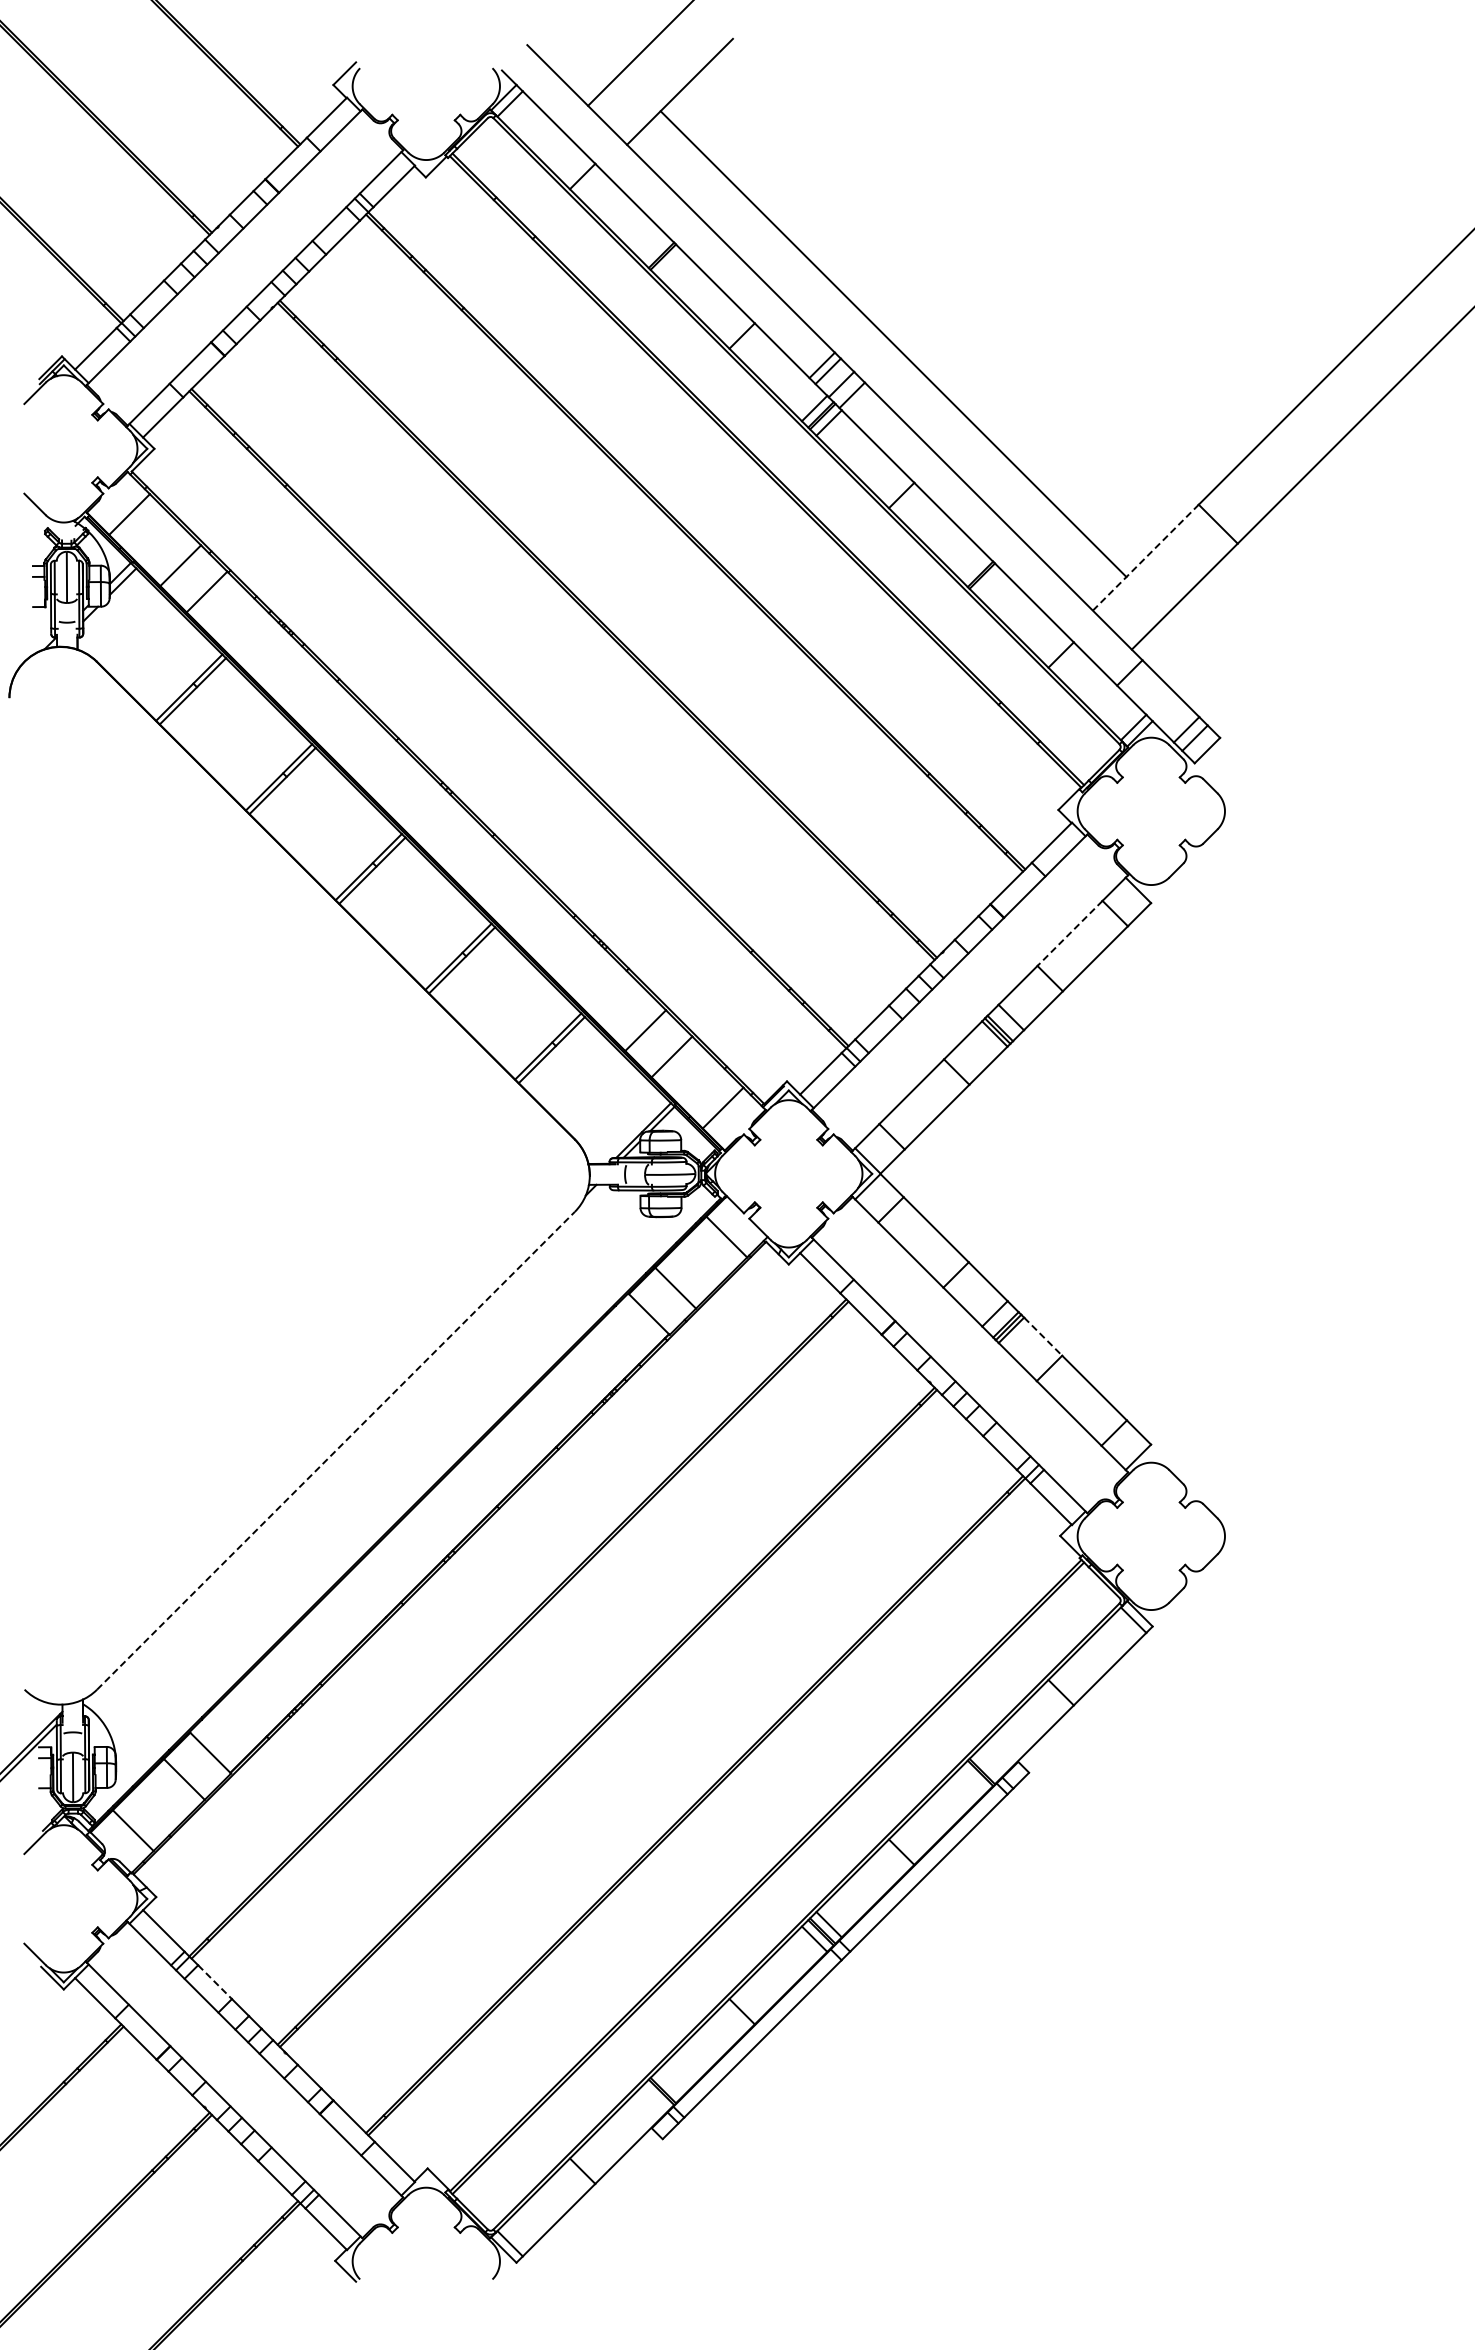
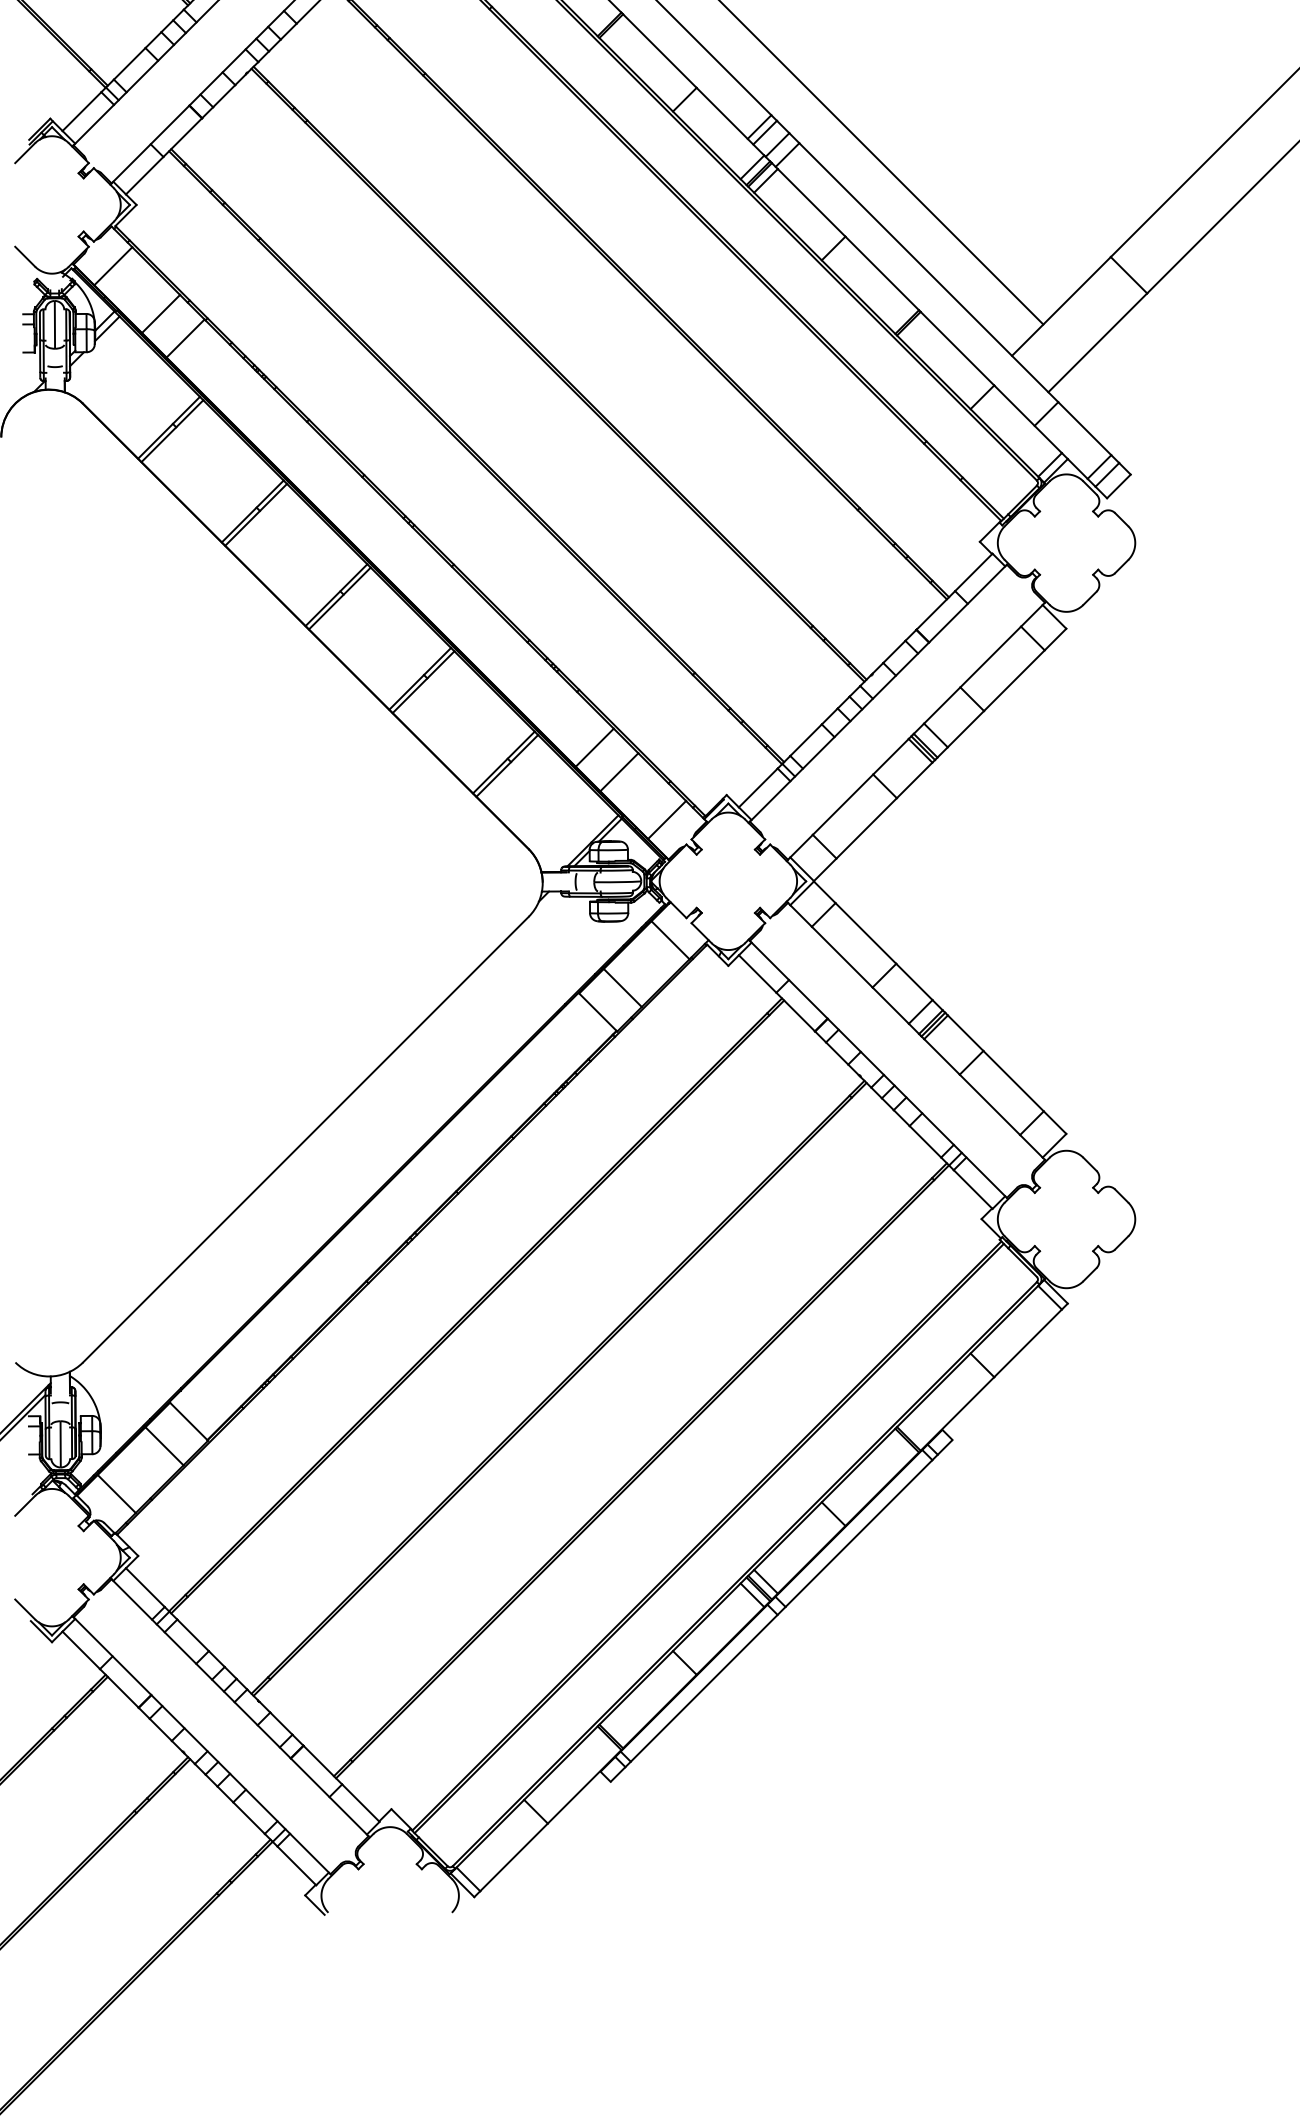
line: (1145, 557) -> (1061, 306), dashed -> solid
line: (1069, 933) -> (990, 657), dashed -> solid
line: (1043, 1336) -> (965, 1033), dashed -> solid
line: (335, 1450) -> (305, 1139), dashed -> solid
line: (215, 1982) -> (193, 1635), dashed -> solid

